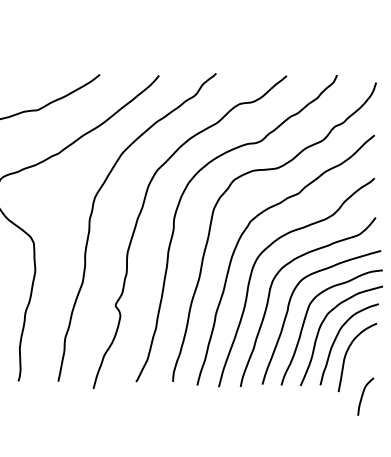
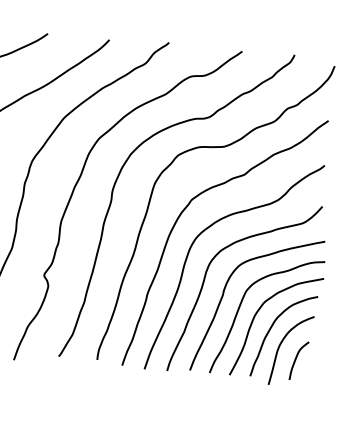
curve: (363, 395) -> (296, 359), moved

